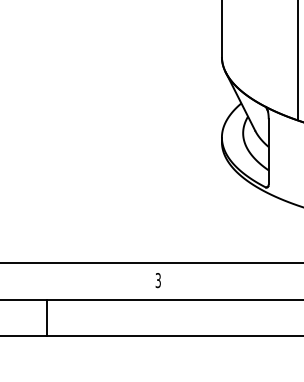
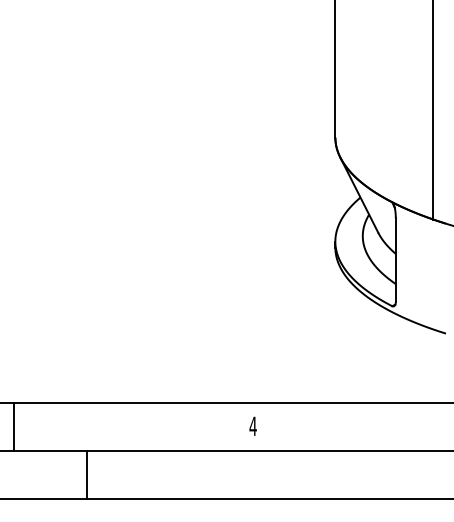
text: (157, 280) -> (252, 426), 3 -> 4
line: (47, 317) -> (86, 474), moved

